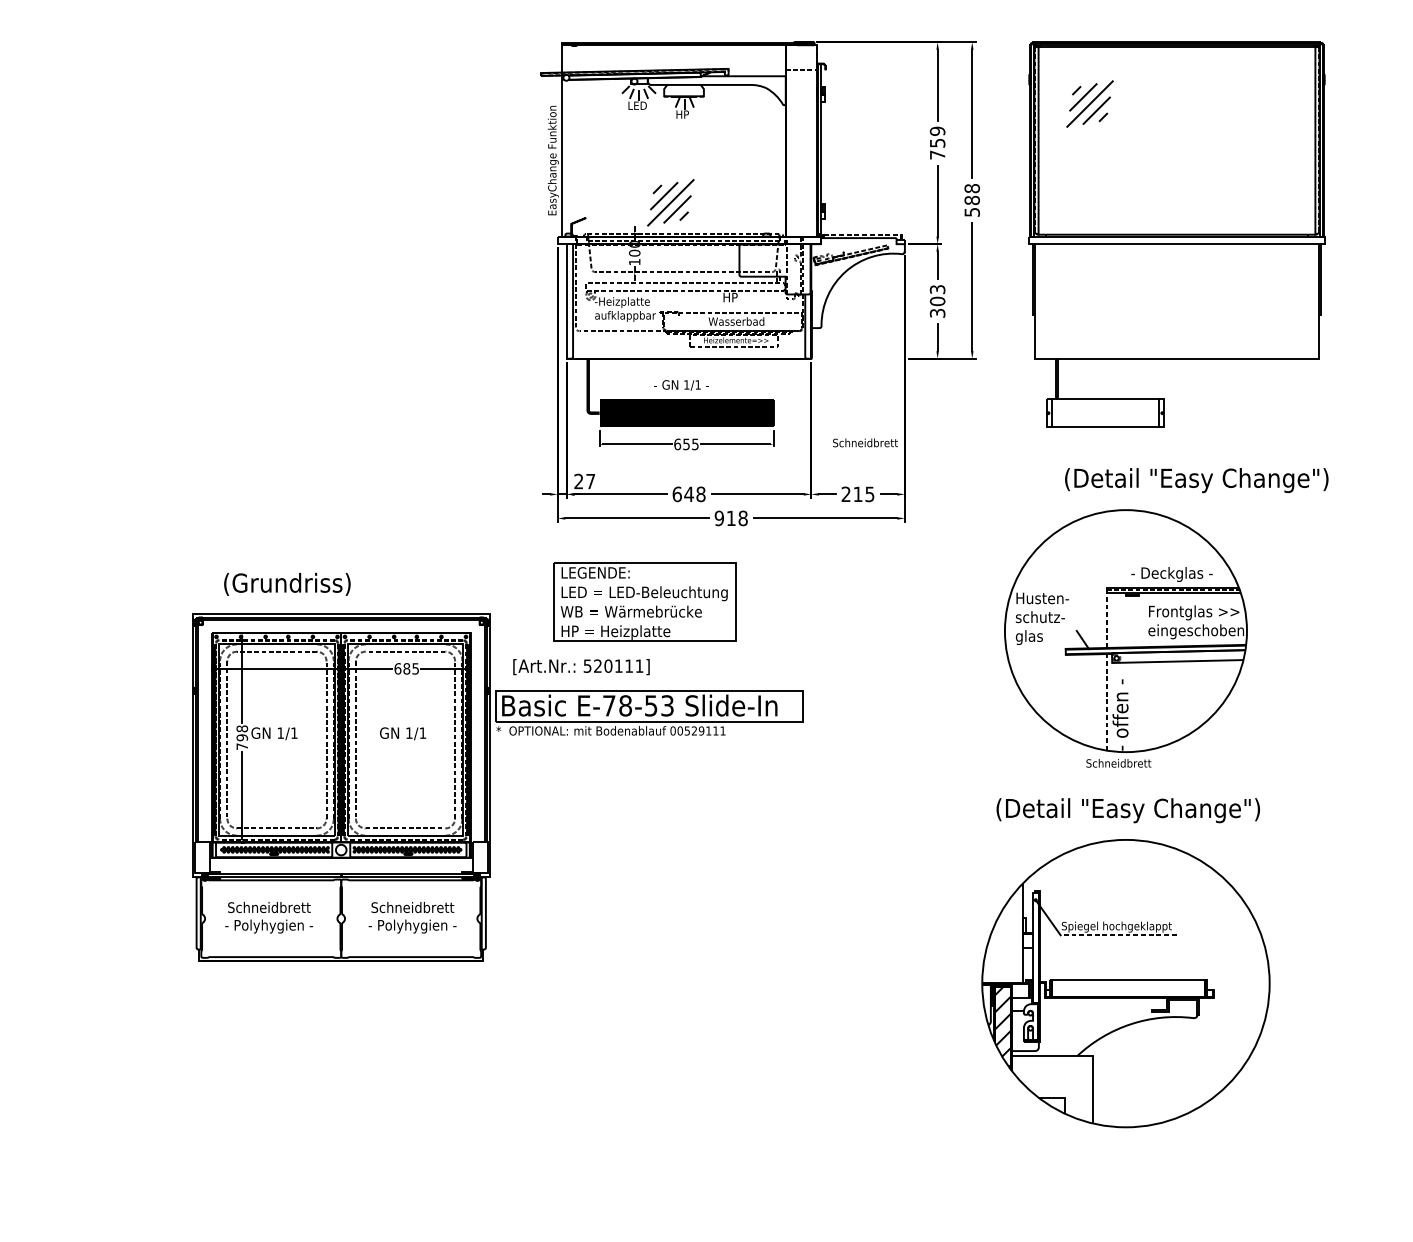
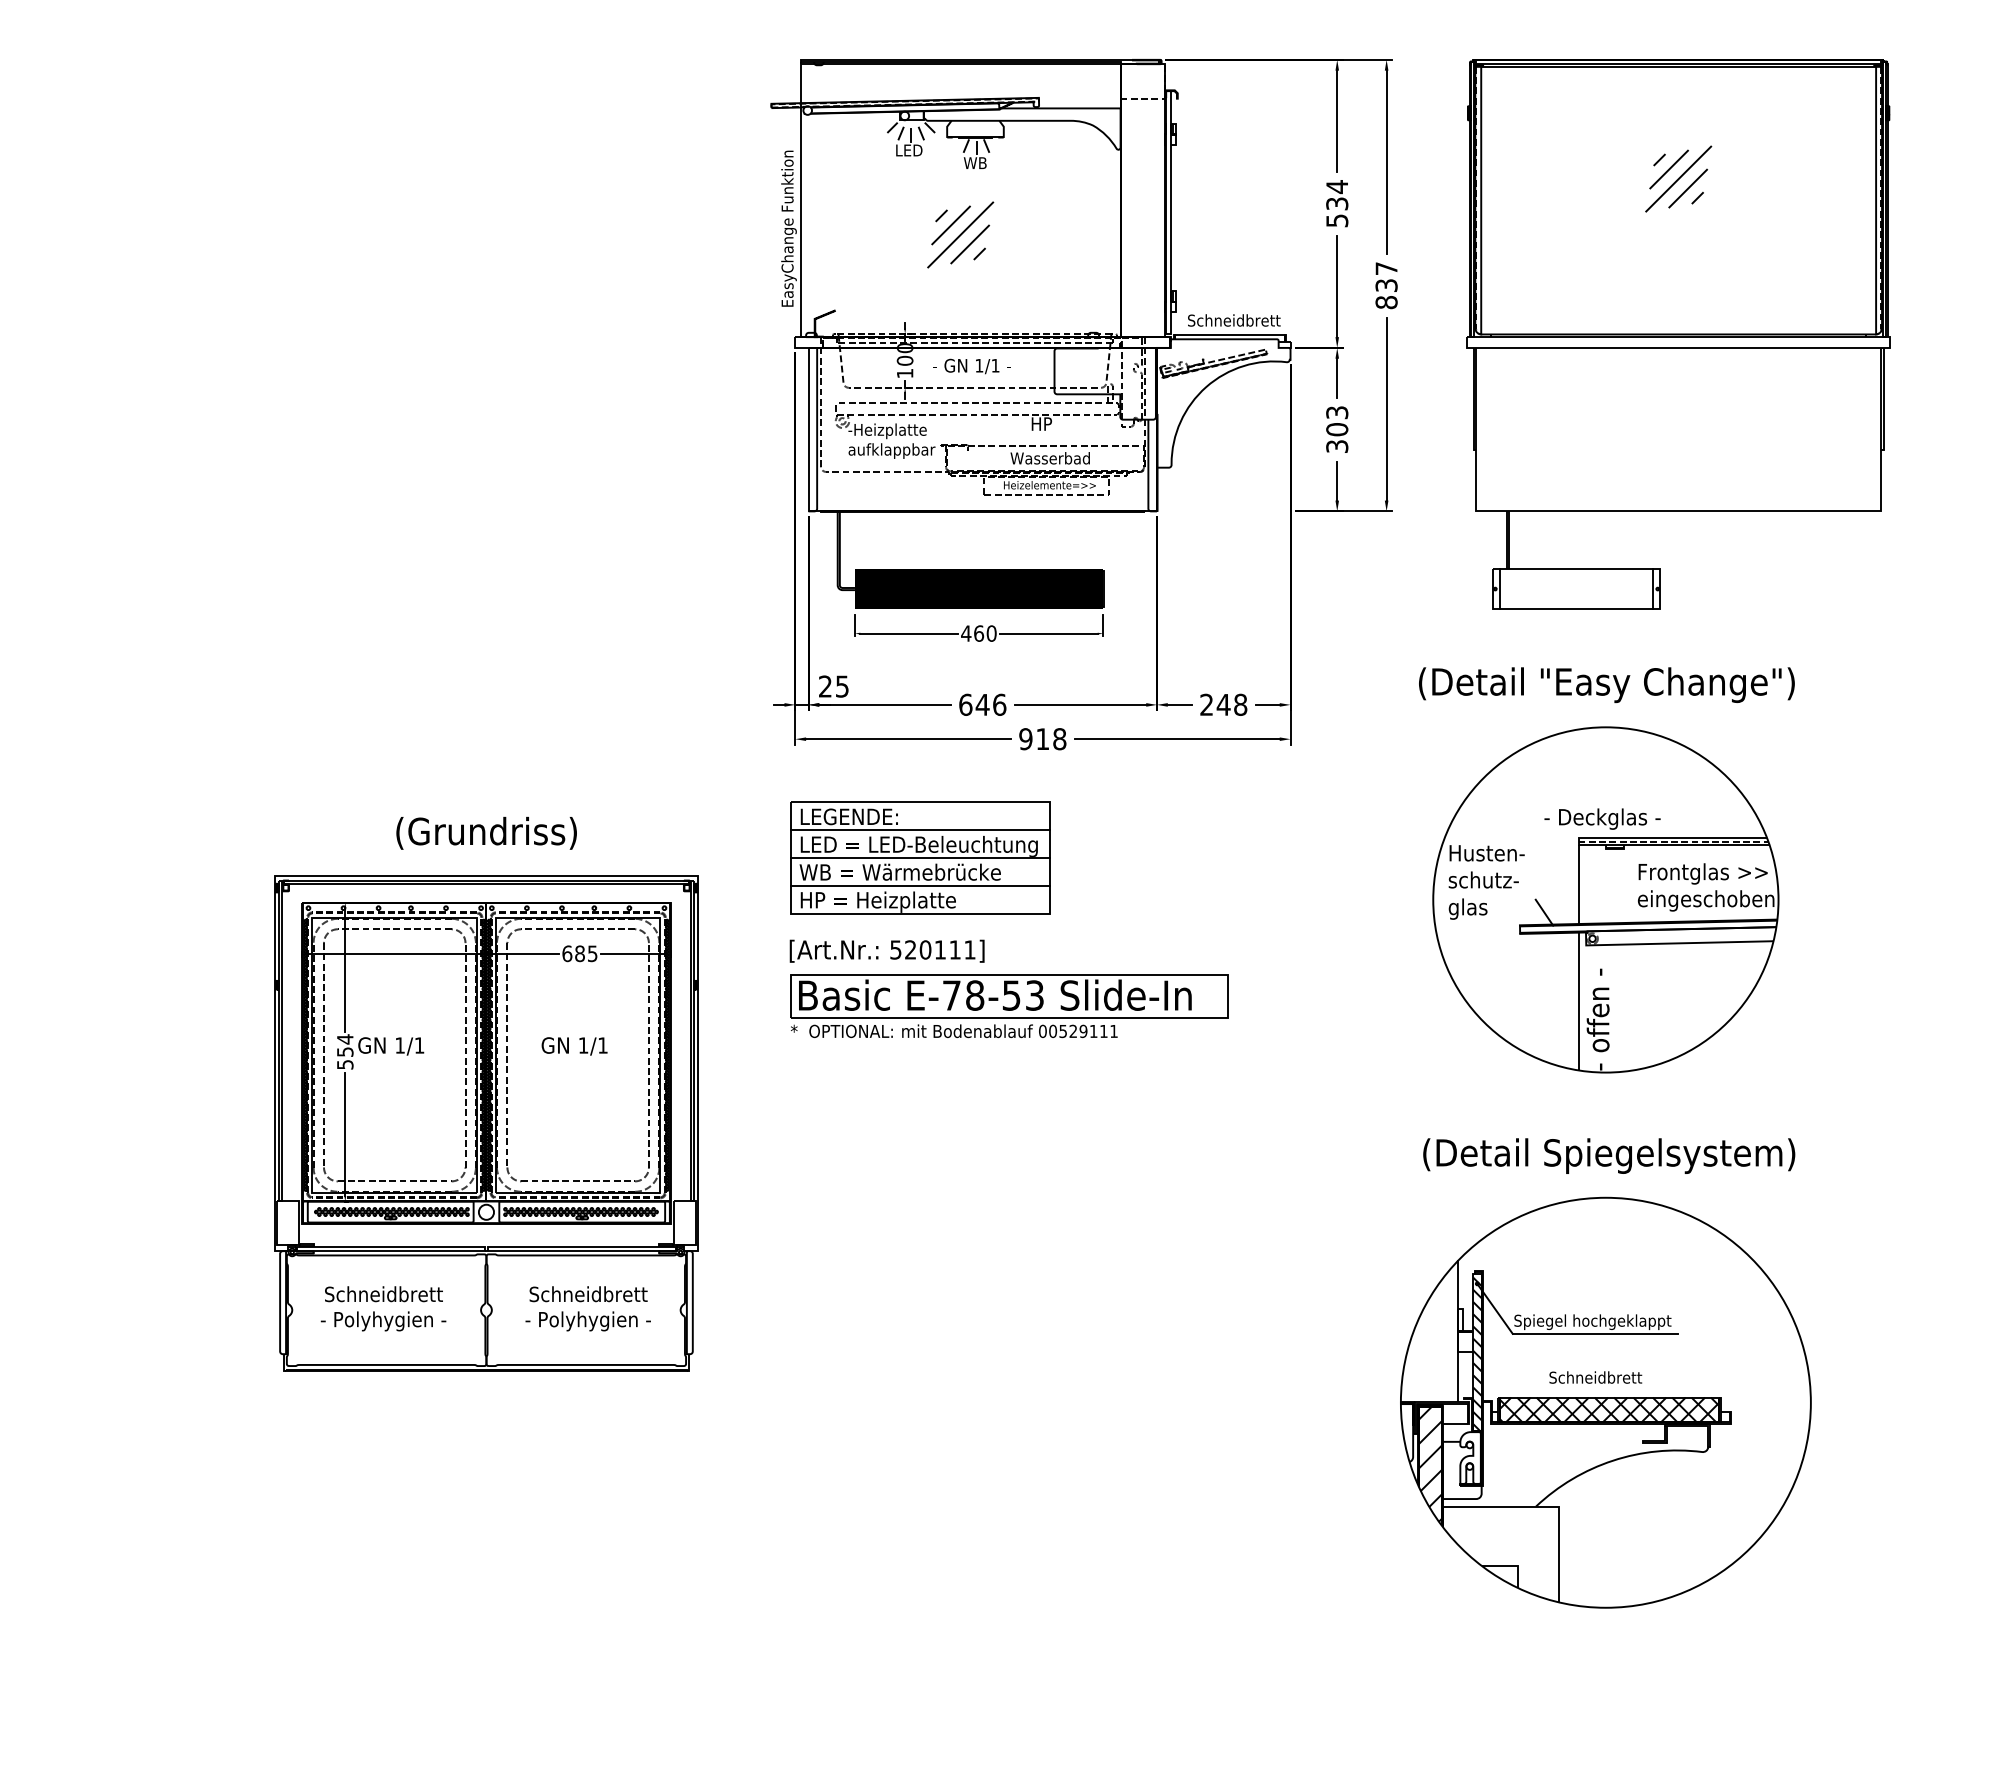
part: (1089, 103) -> (1678, 178), moved
text: (683, 114) -> (974, 163), HP -> WB
text: (937, 142) -> (1337, 203), 759 -> 534
text: (972, 200) -> (1386, 285), 588 -> 837
part: (670, 202) -> (960, 234), moved
line: (862, 234) -> (1230, 334), dashed -> solid
text: (681, 385) -> (971, 366), moved
text: (865, 442) -> (1234, 320), moved
text: (686, 444) -> (978, 633), 655 -> 460
text: (1196, 480) -> (1606, 685), moved
text: (590, 481) -> (842, 686), 27 -> 25
text: (700, 494) -> (999, 704), 648 -> 646
text: (863, 494) -> (1231, 704), 215 -> 248
text: (1171, 574) -> (1602, 818), moved
line: (645, 582) -> (920, 830), added
text: (287, 583) -> (486, 832), moved
line: (645, 602) -> (920, 858), added
line: (1106, 620) -> (1578, 884), dashed -> solid
line: (645, 621) -> (920, 886), added
text: (581, 666) -> (886, 950), moved
line: (1106, 702) -> (1578, 1001), dashed -> solid
part: (649, 713) -> (1009, 1006), moved
text: (242, 737) -> (345, 1051), 798 -> 554
text: (1118, 763) -> (1595, 1377), moved
text: (1128, 810) -> (1609, 1155), (Detail "Easy Change") -> (Detail Spiegelsystem)
line: (1118, 935) -> (1595, 1333), dashed -> solid
hatch: (1035, 948) -> (1477, 1352), added
hatch: (1128, 988) -> (1609, 1409), added

